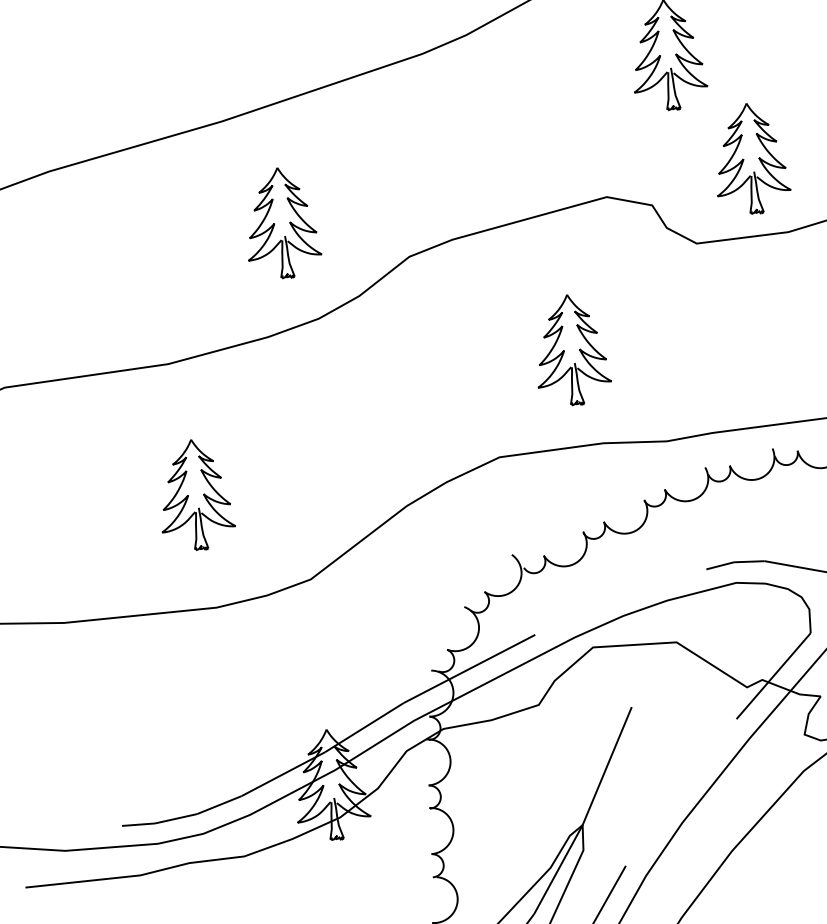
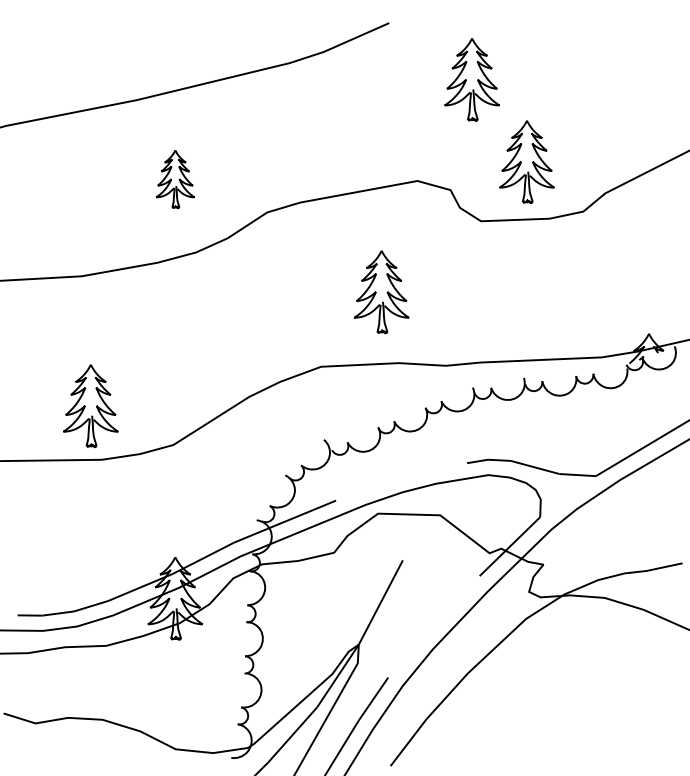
part: (282, 223) -> (175, 179), size x0.7
part: (195, 495) -> (90, 406), moved

